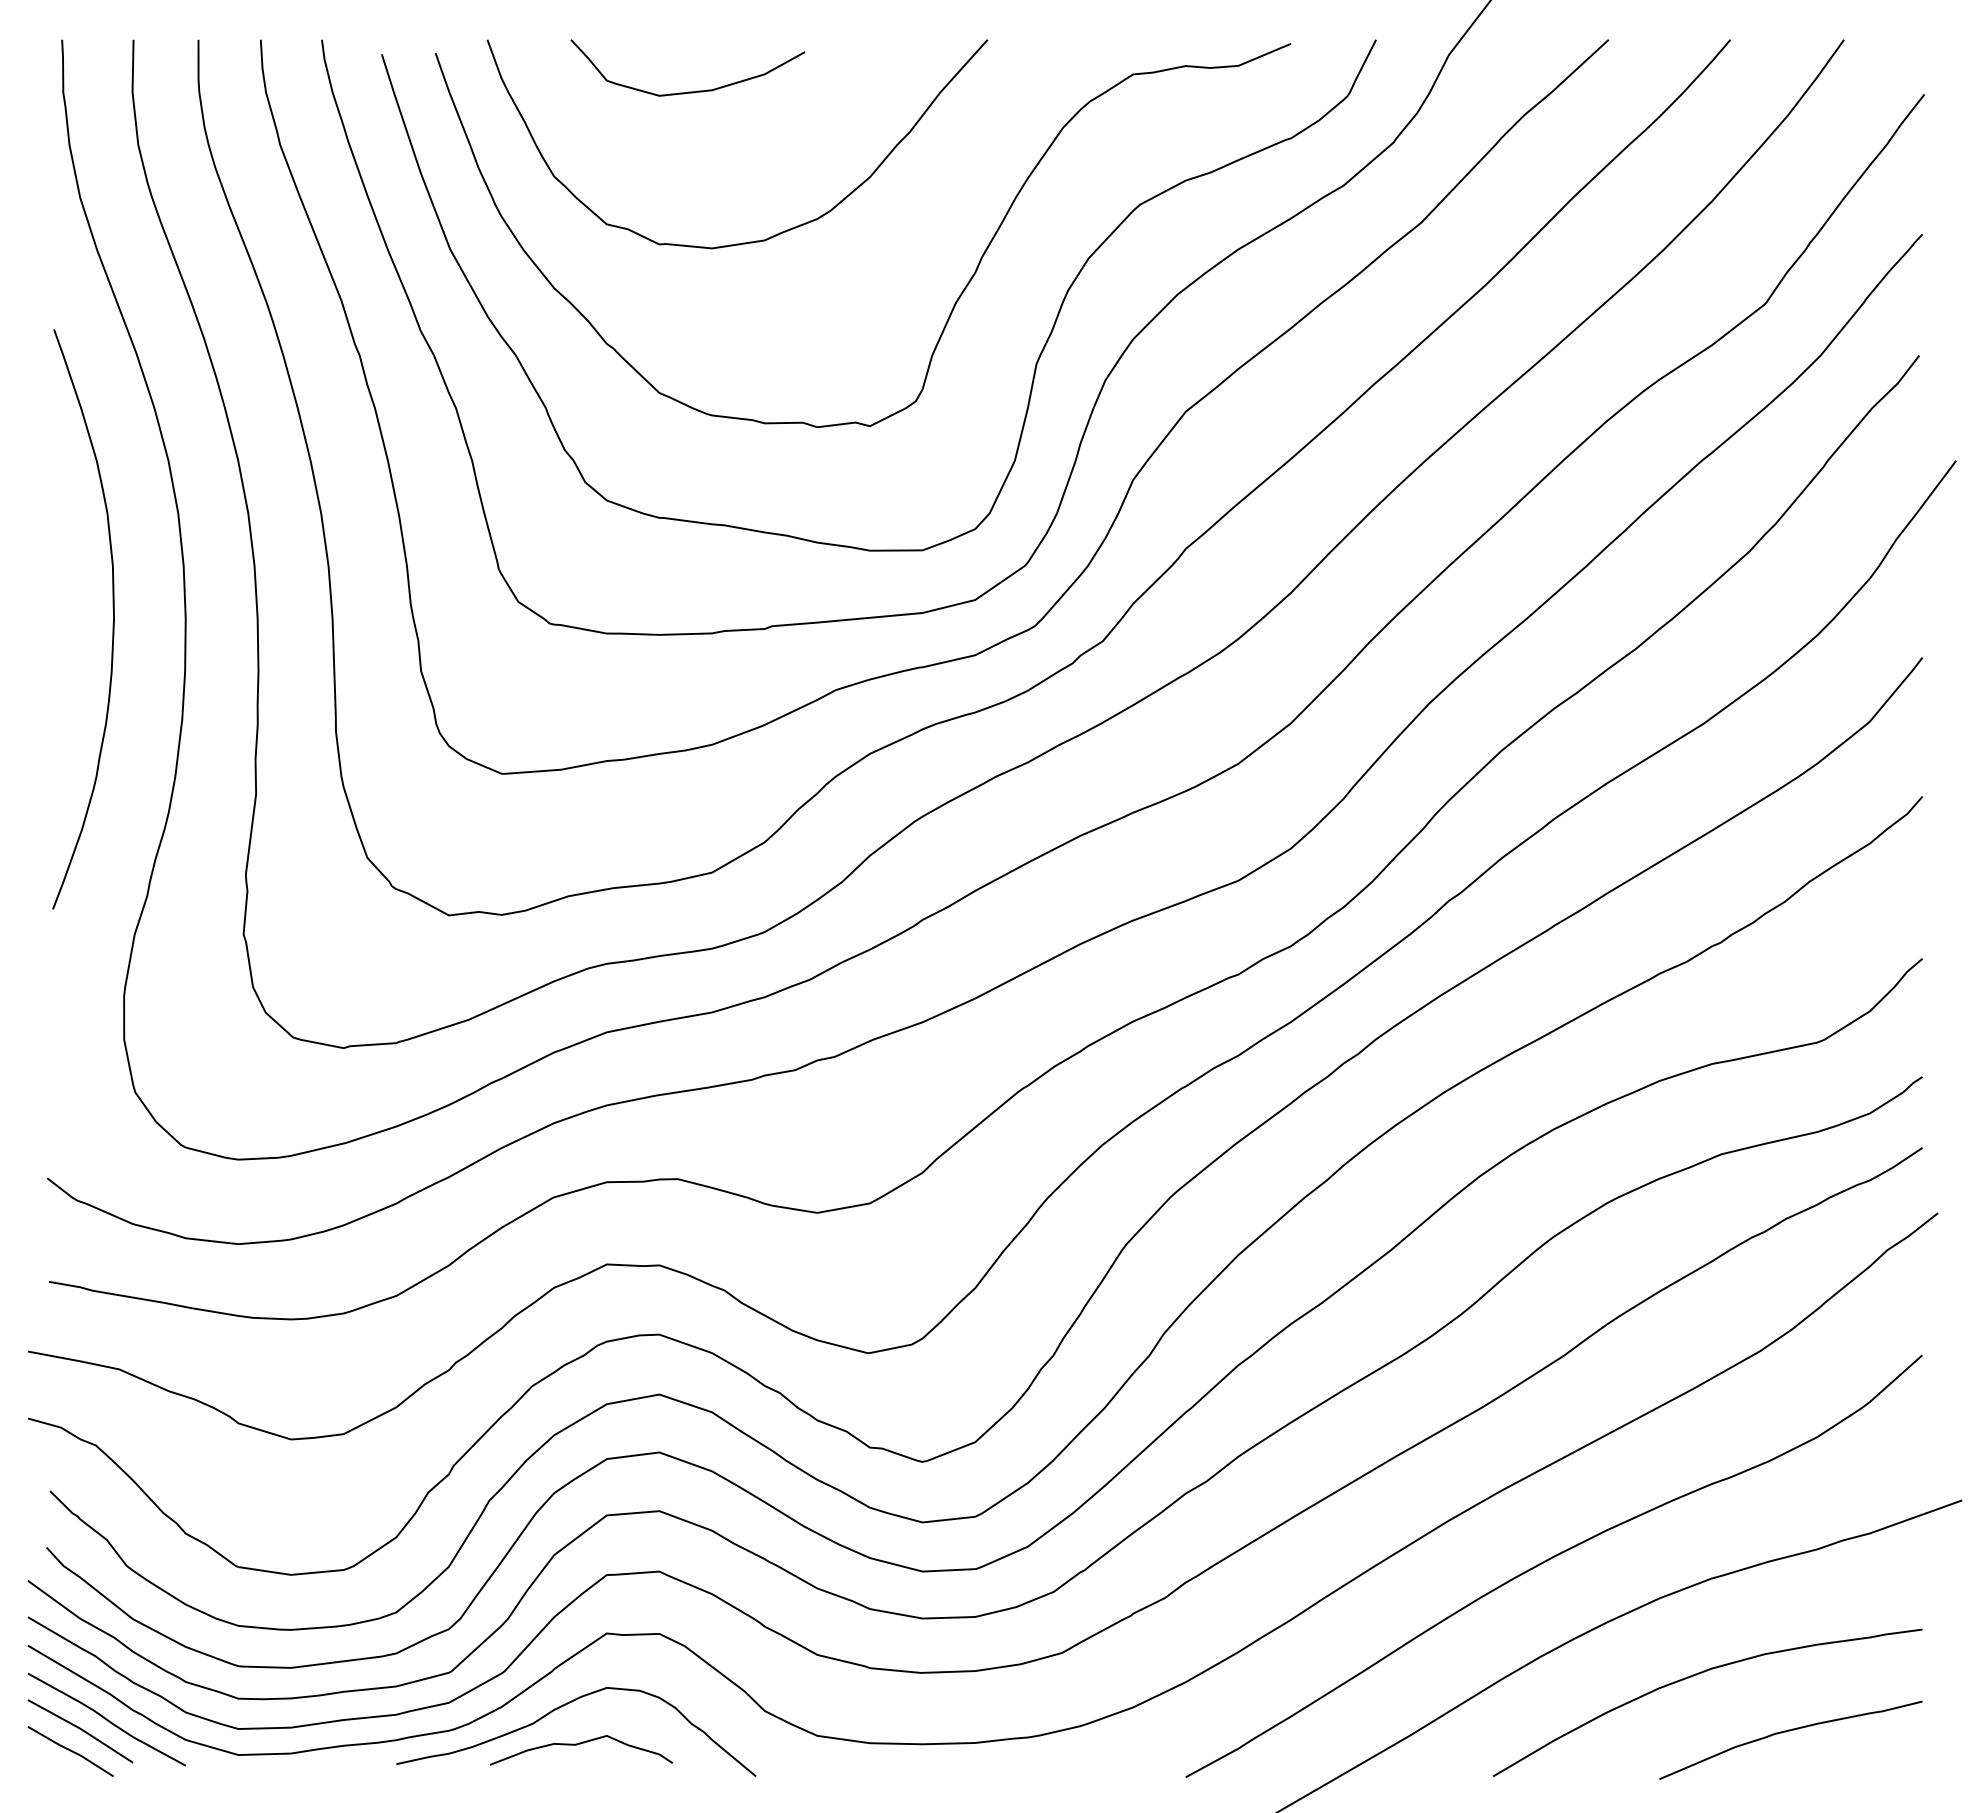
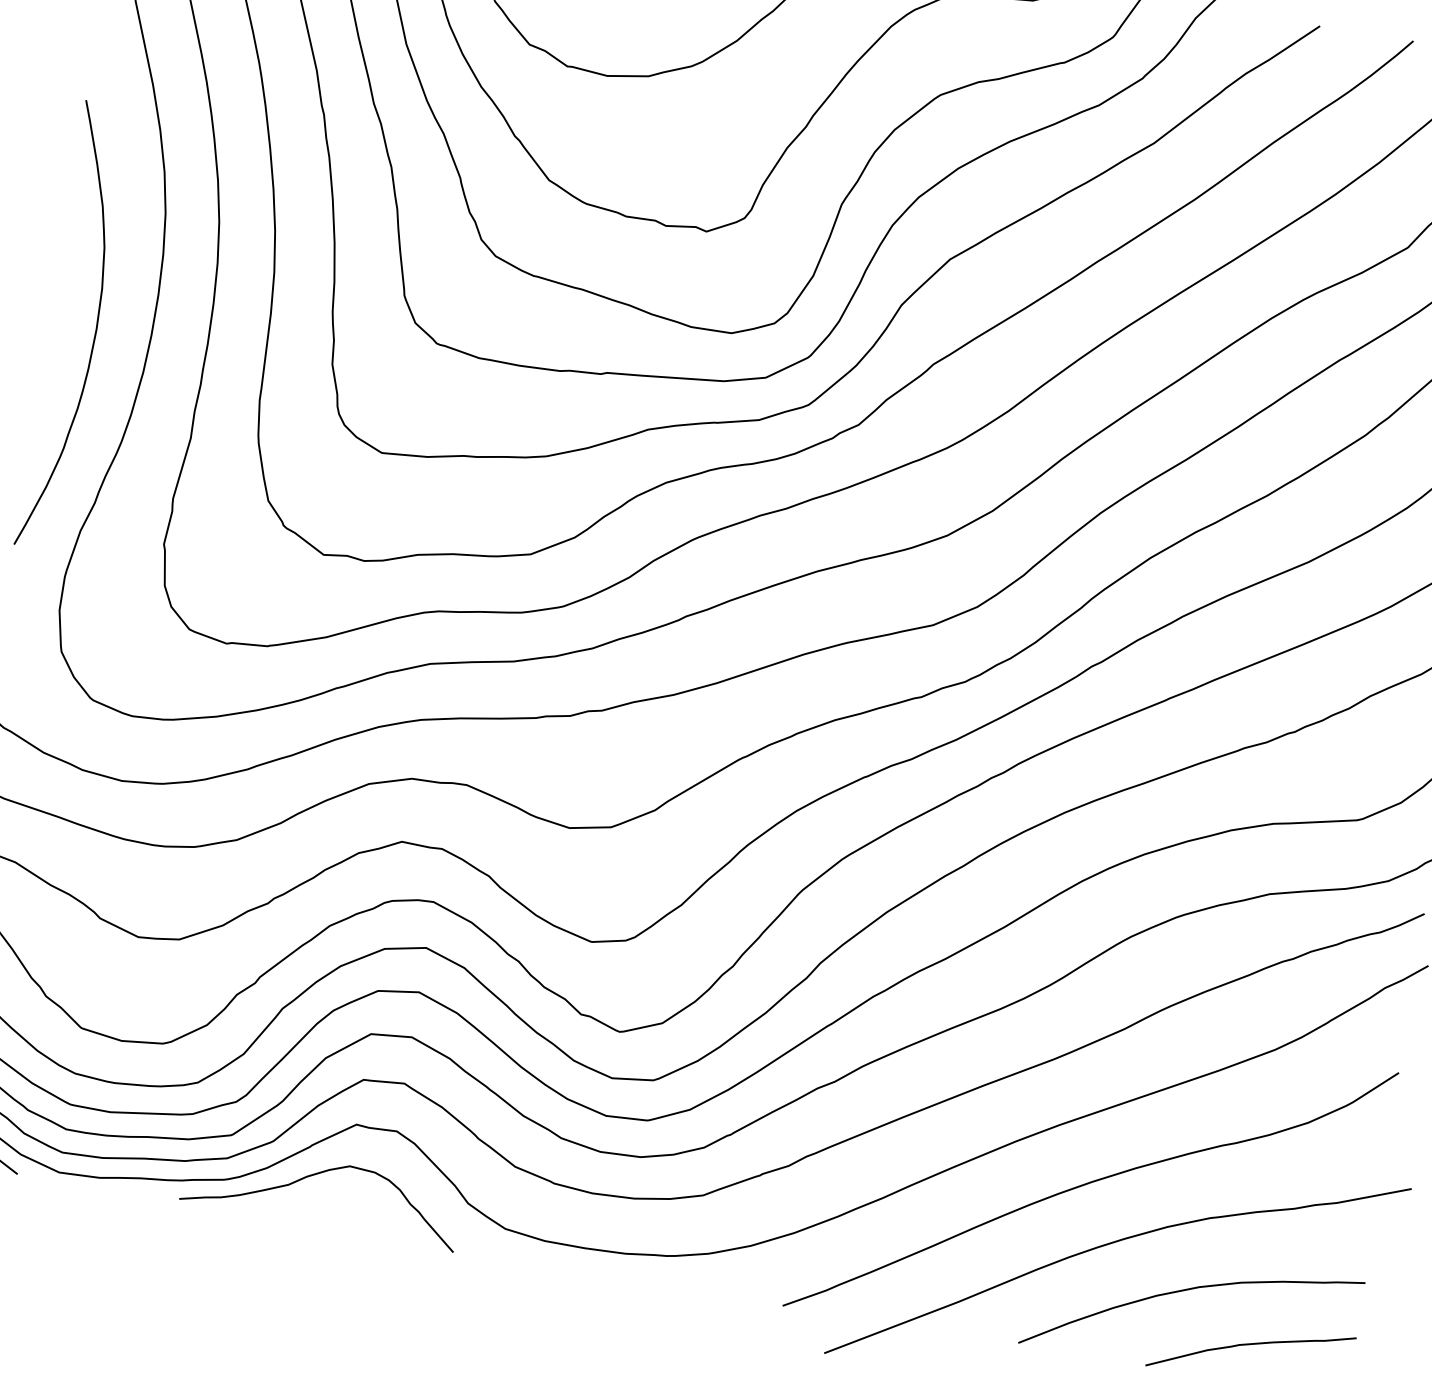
curve: (112, 624) -> (94, 333), moved
curve: (577, 1745) -> (320, 1206), removed

